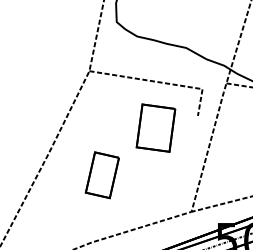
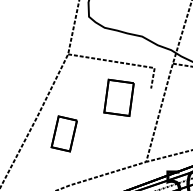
part: (101, 175) -> (63, 134), moved

